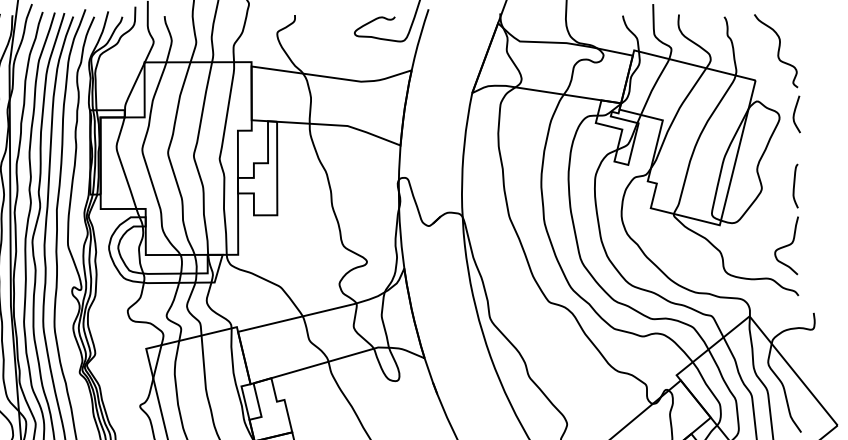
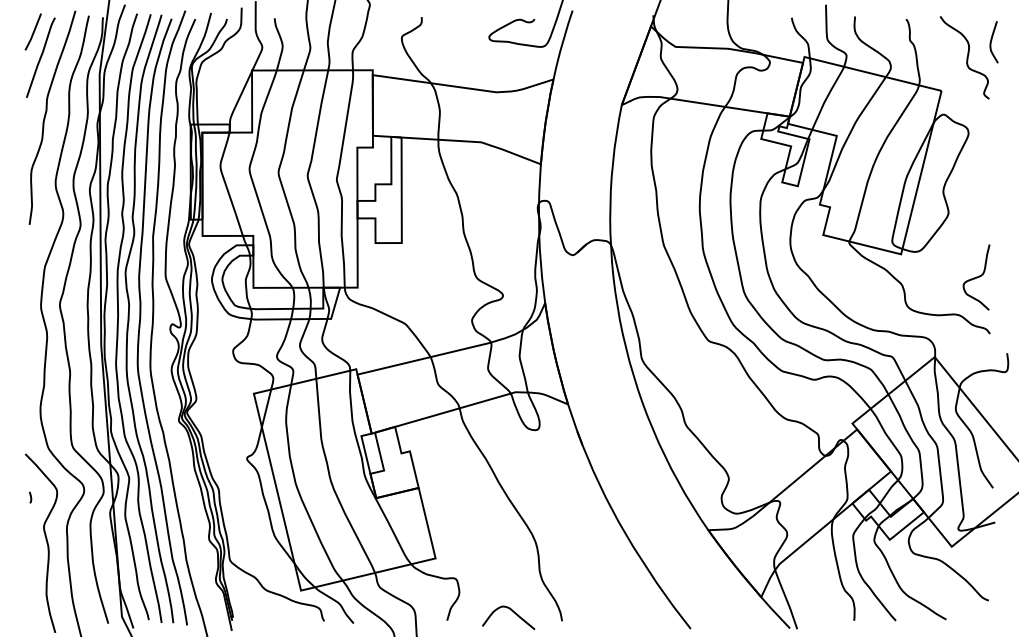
curve: (794, 114) -> (991, 42), moved
curve: (794, 186) -> (985, 210), removed

